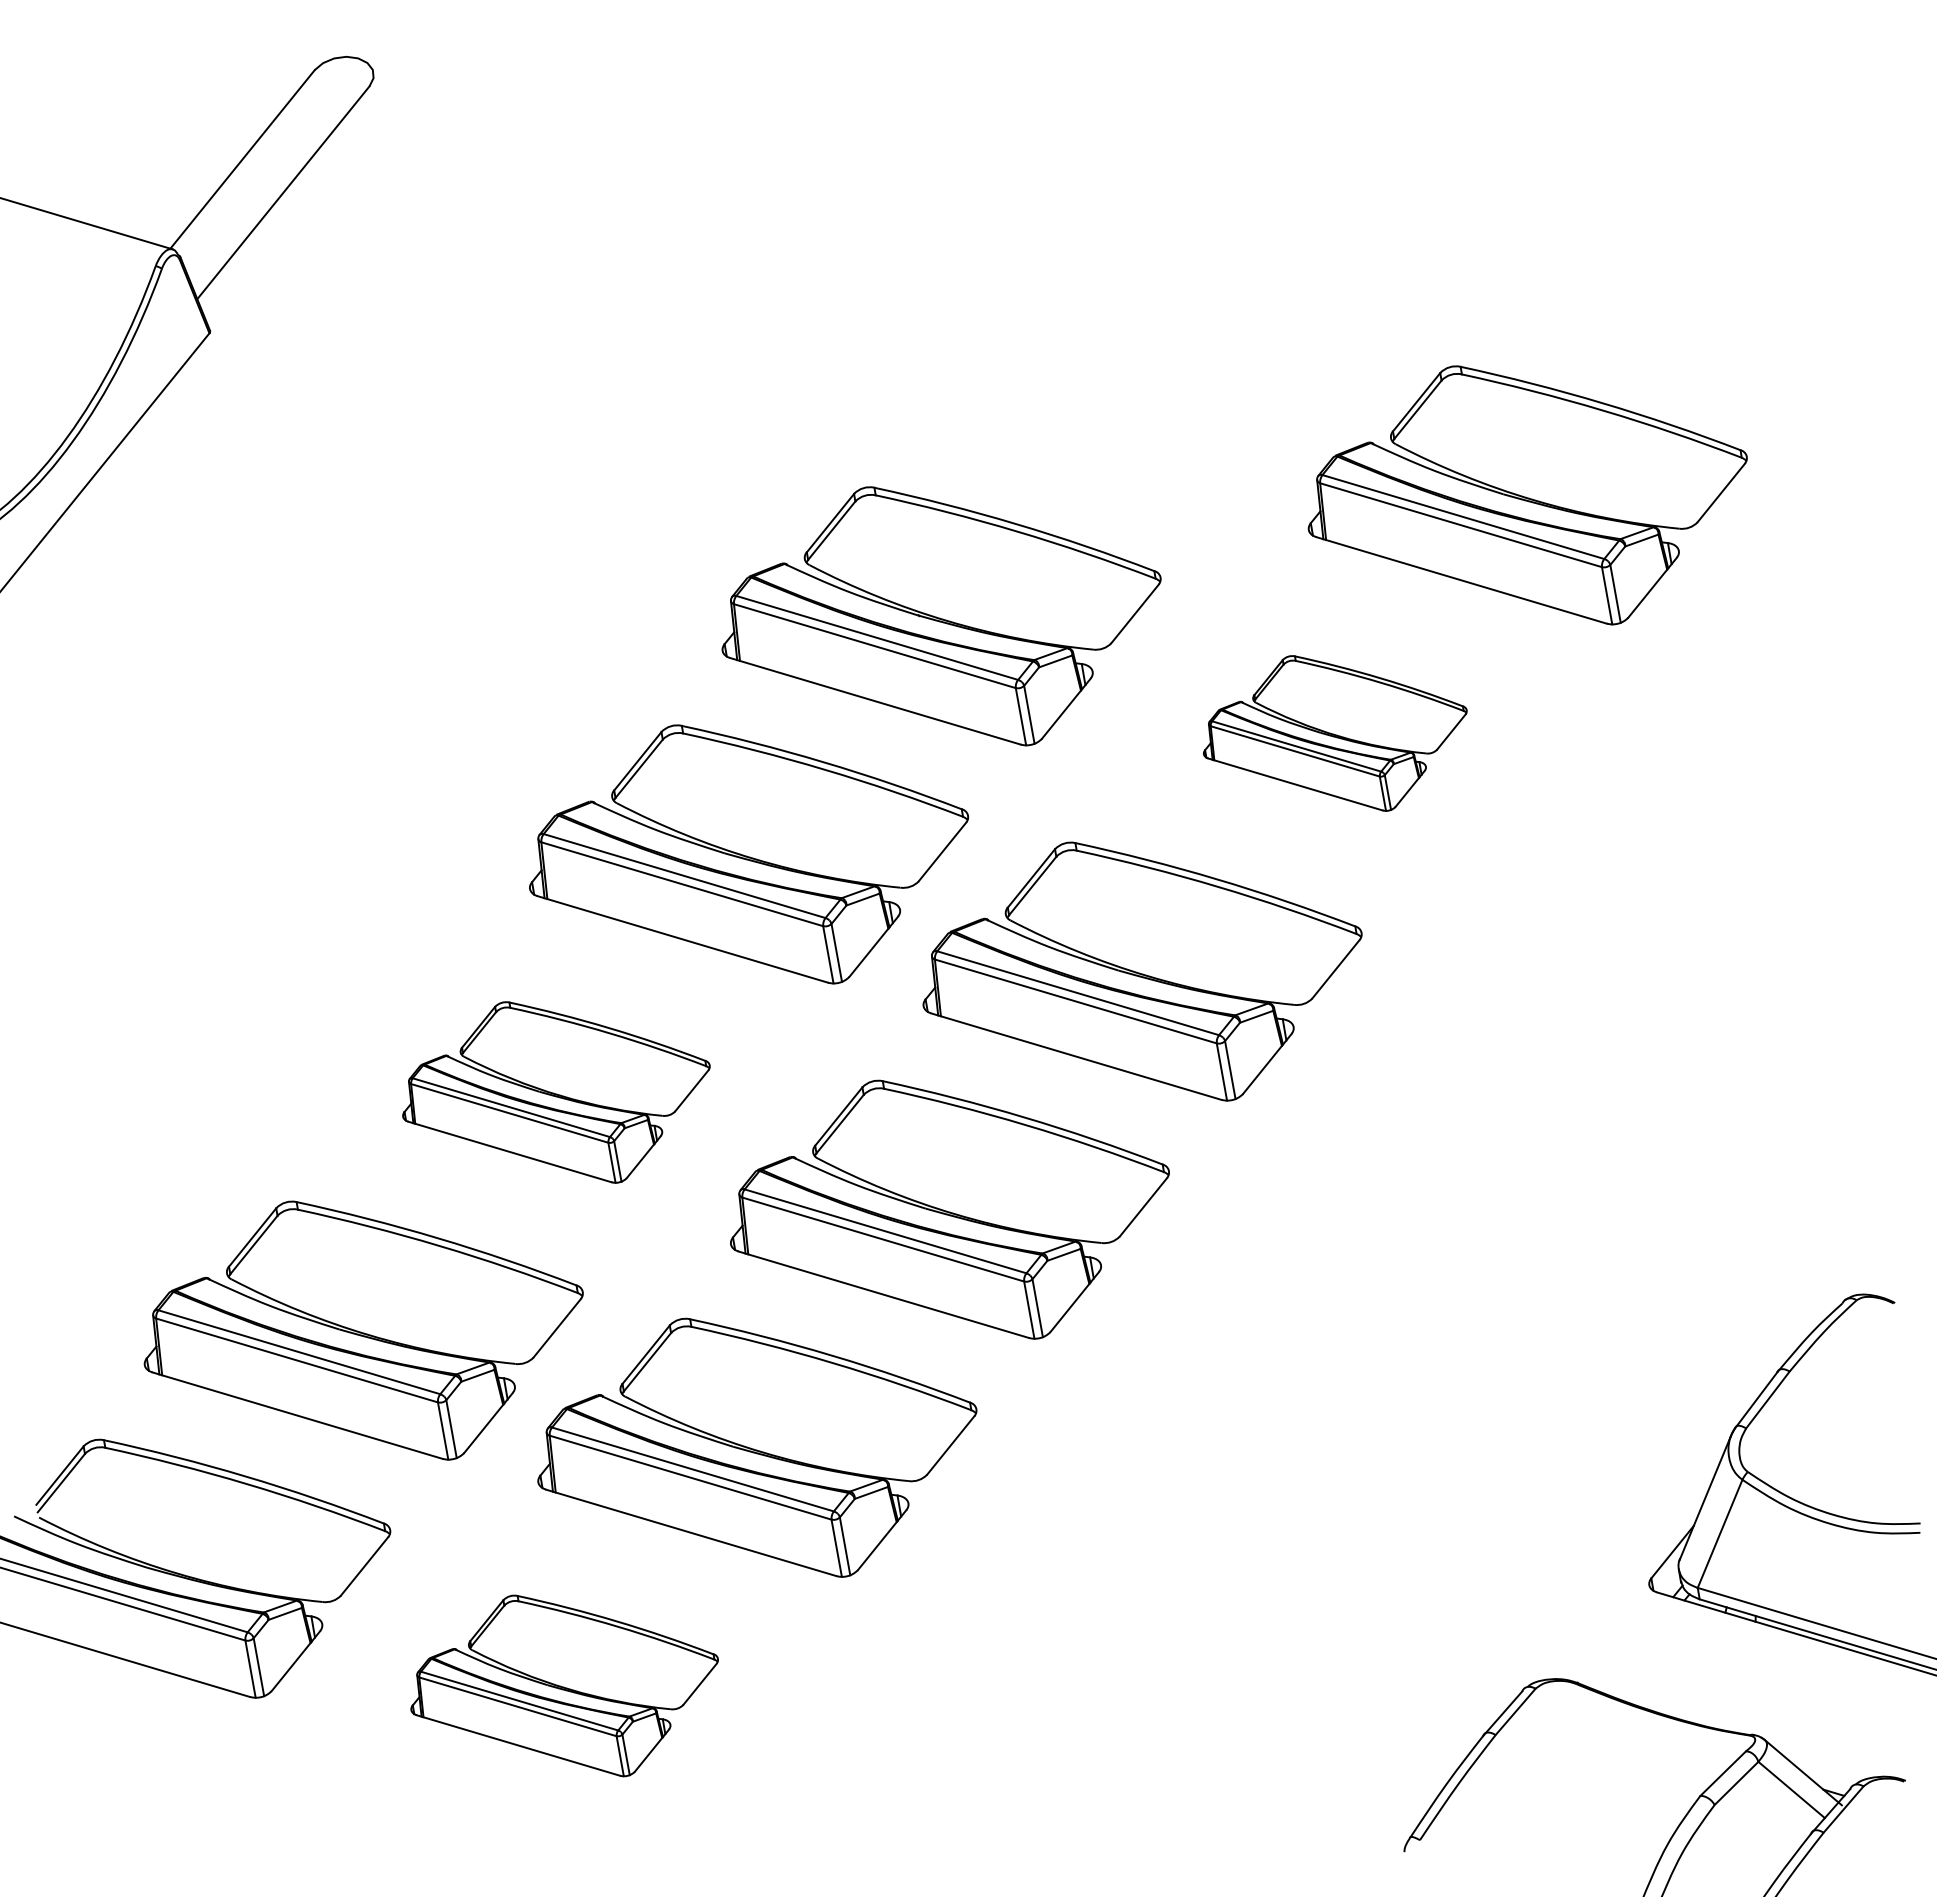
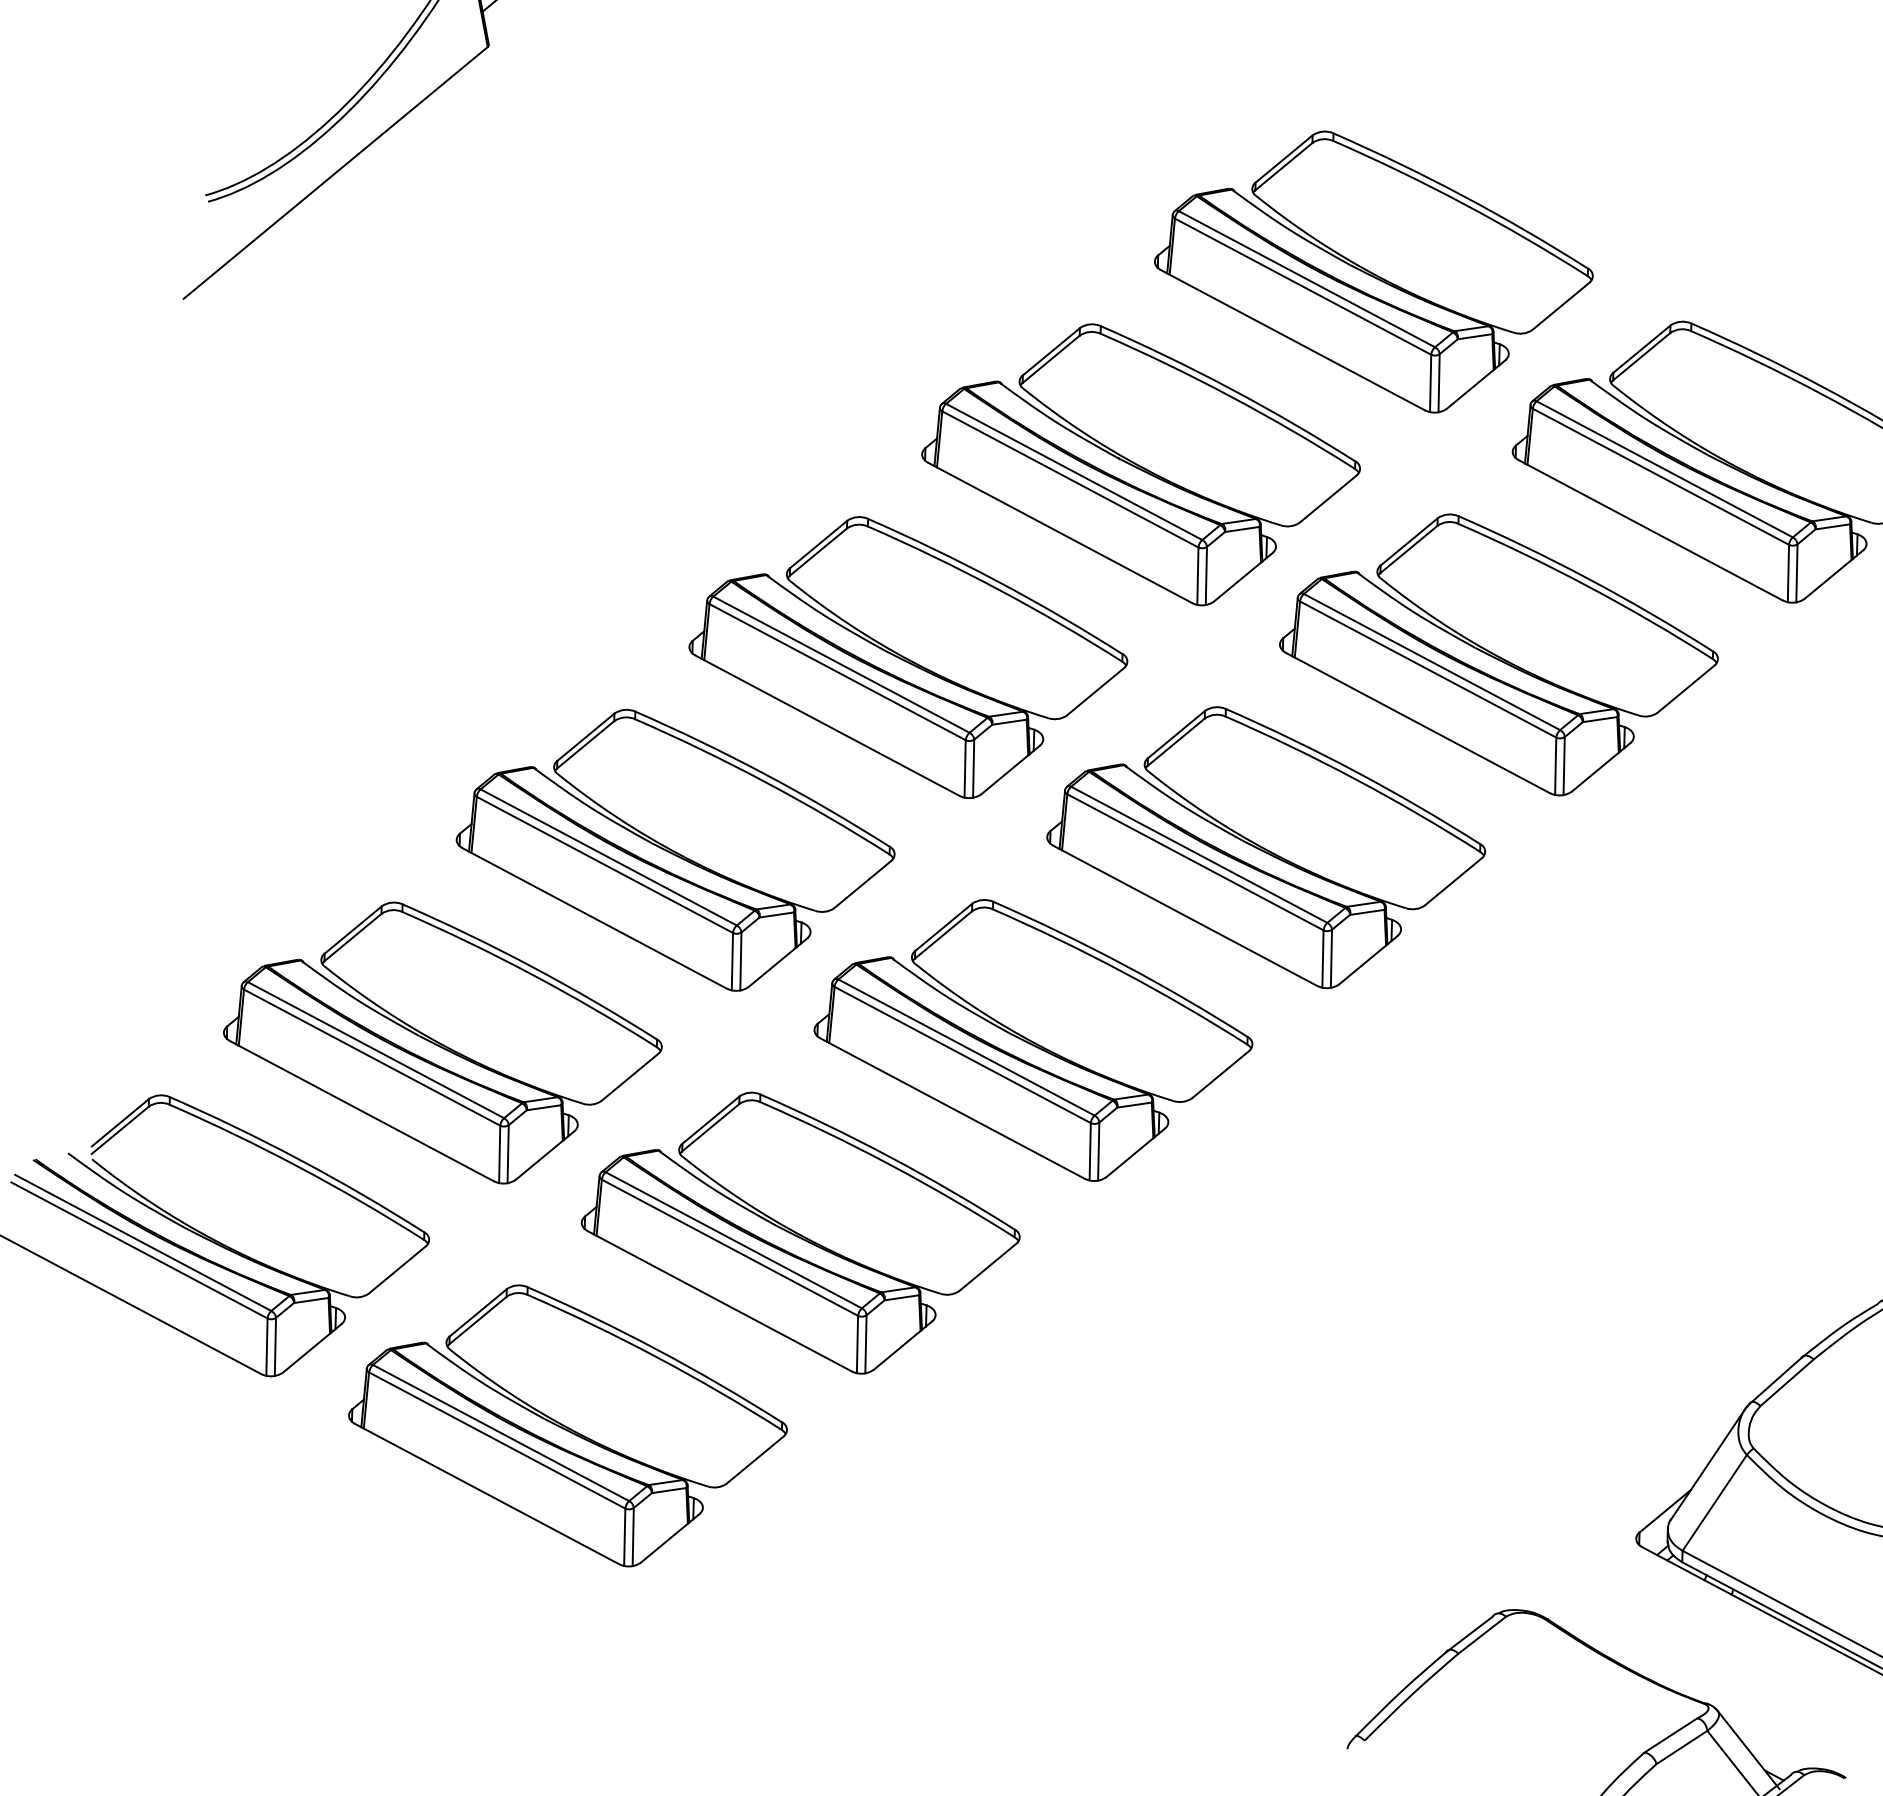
part: (1134, 378) -> (1373, 271), added
part: (1335, 733) -> (1498, 653), size x1.67
part: (556, 1092) -> (675, 849), size x1.43
part: (564, 1685) -> (567, 1424), size x1.43

